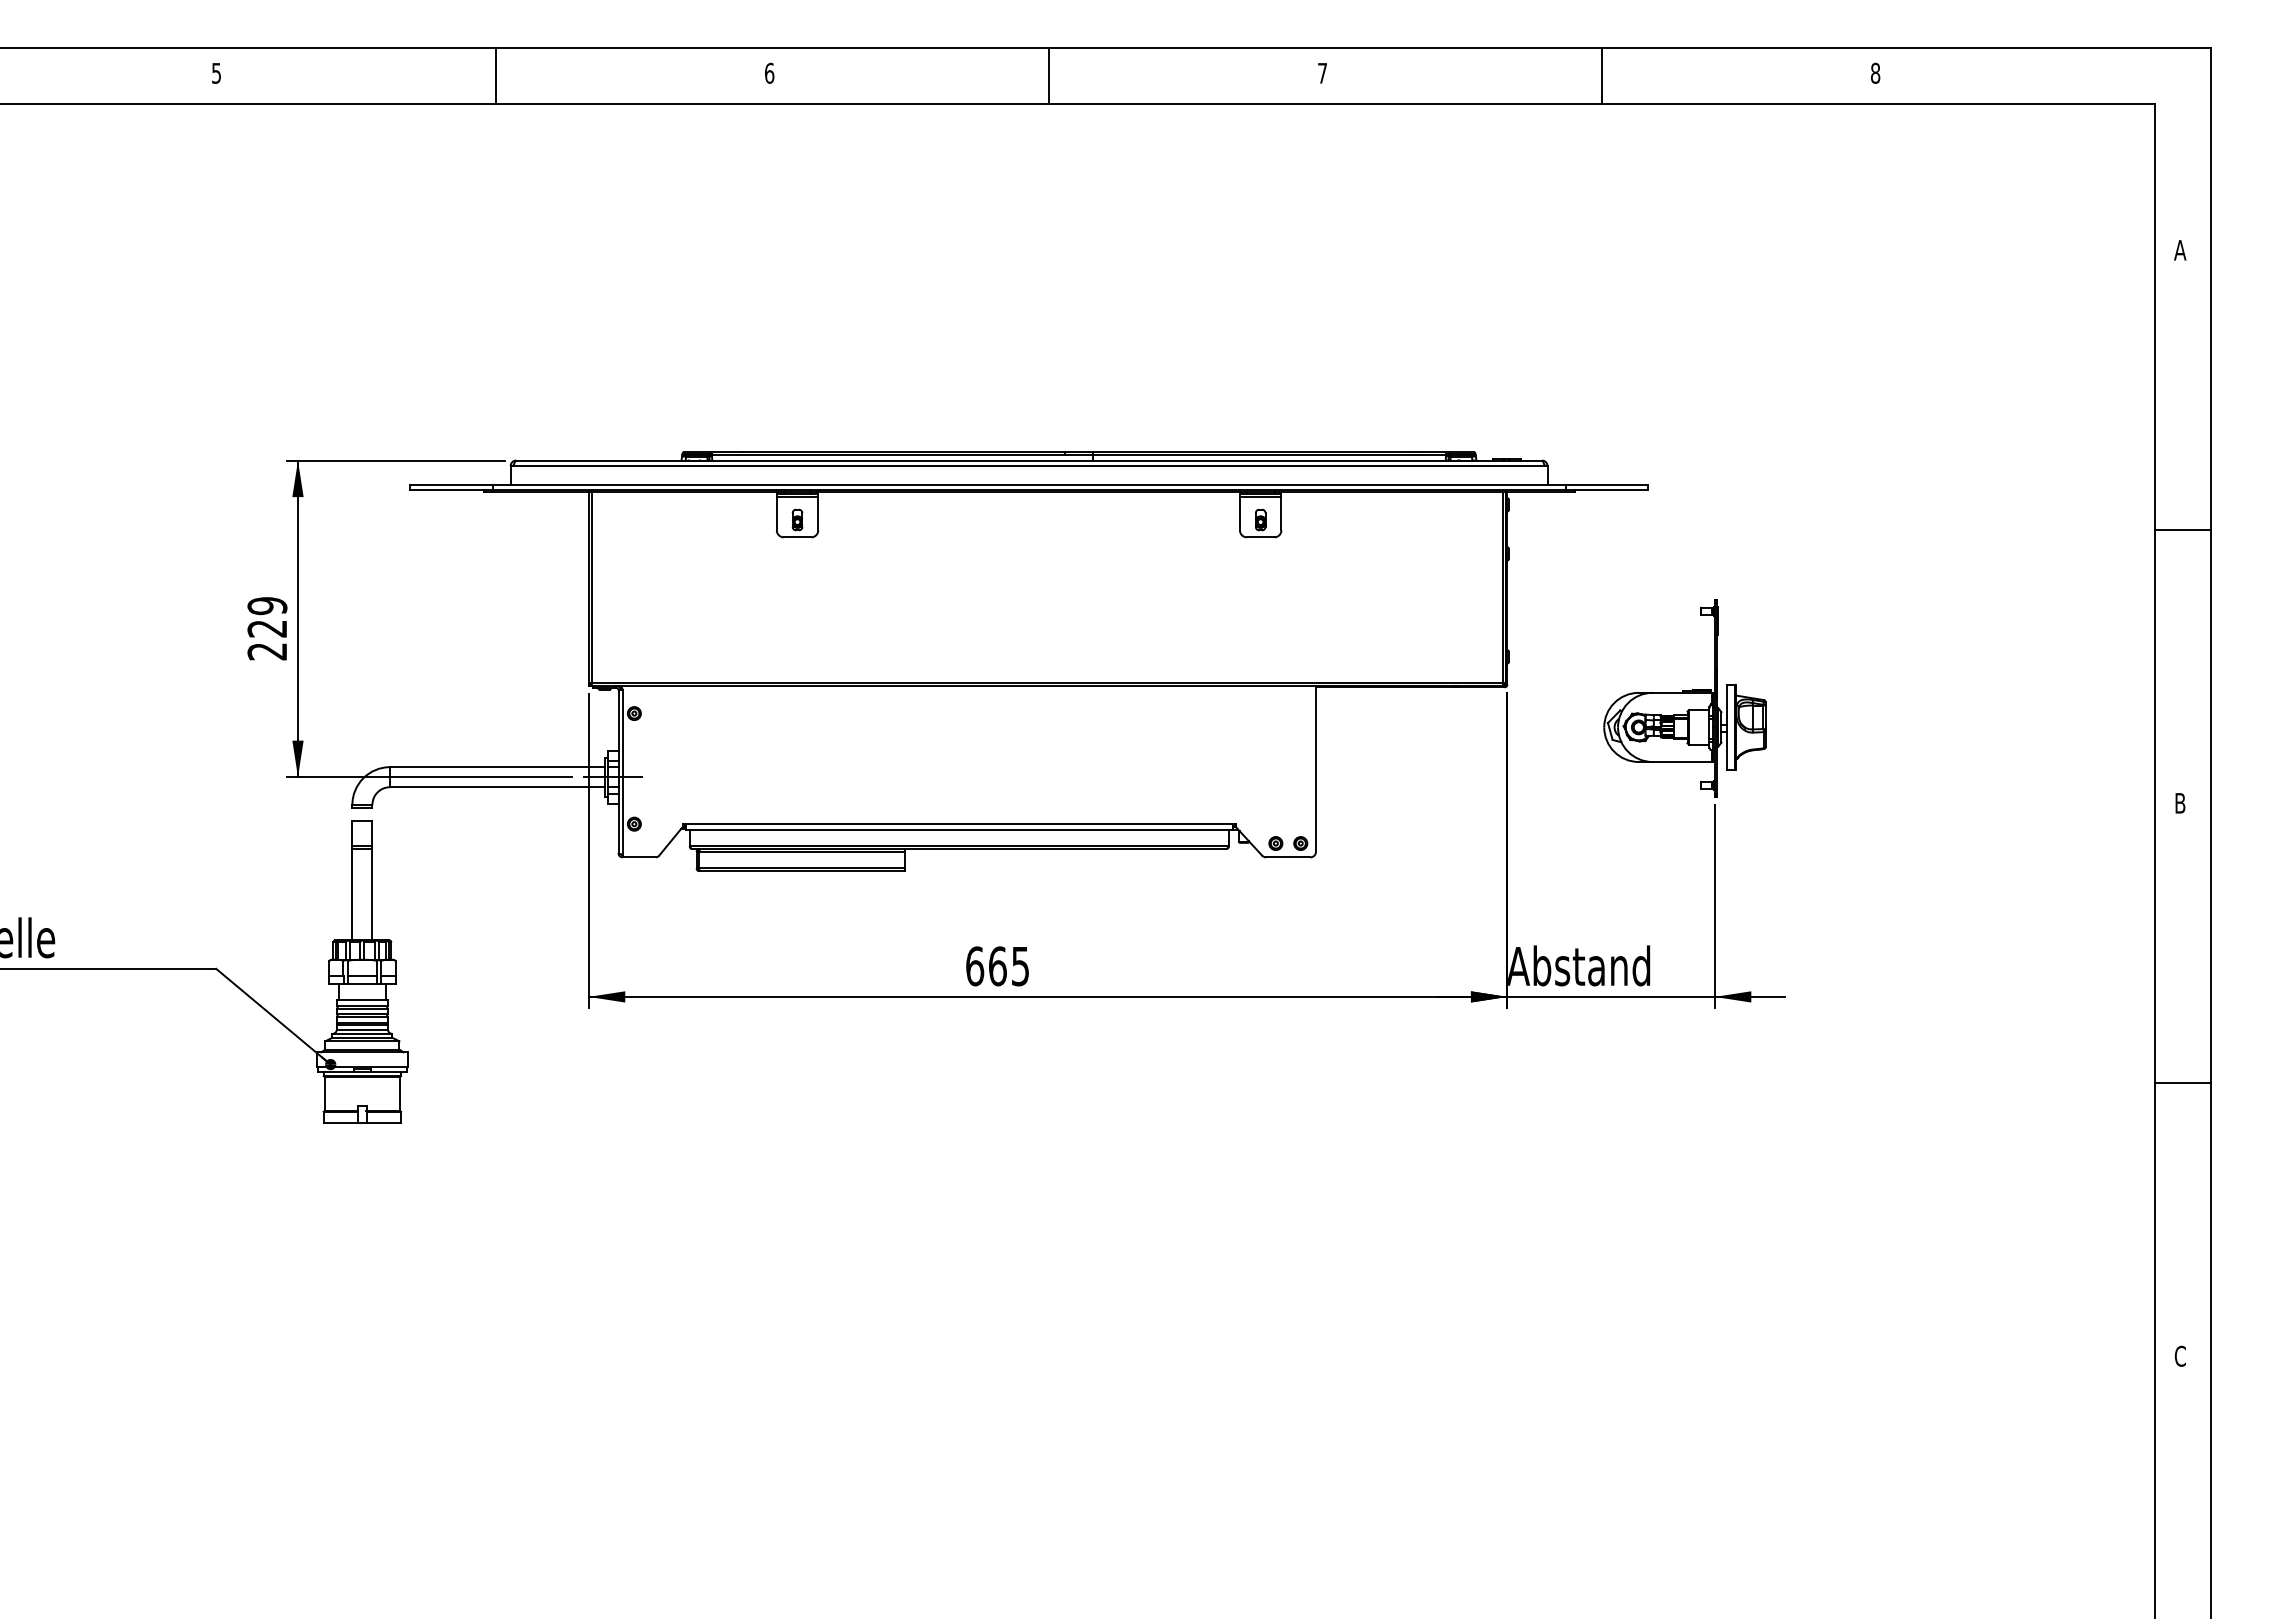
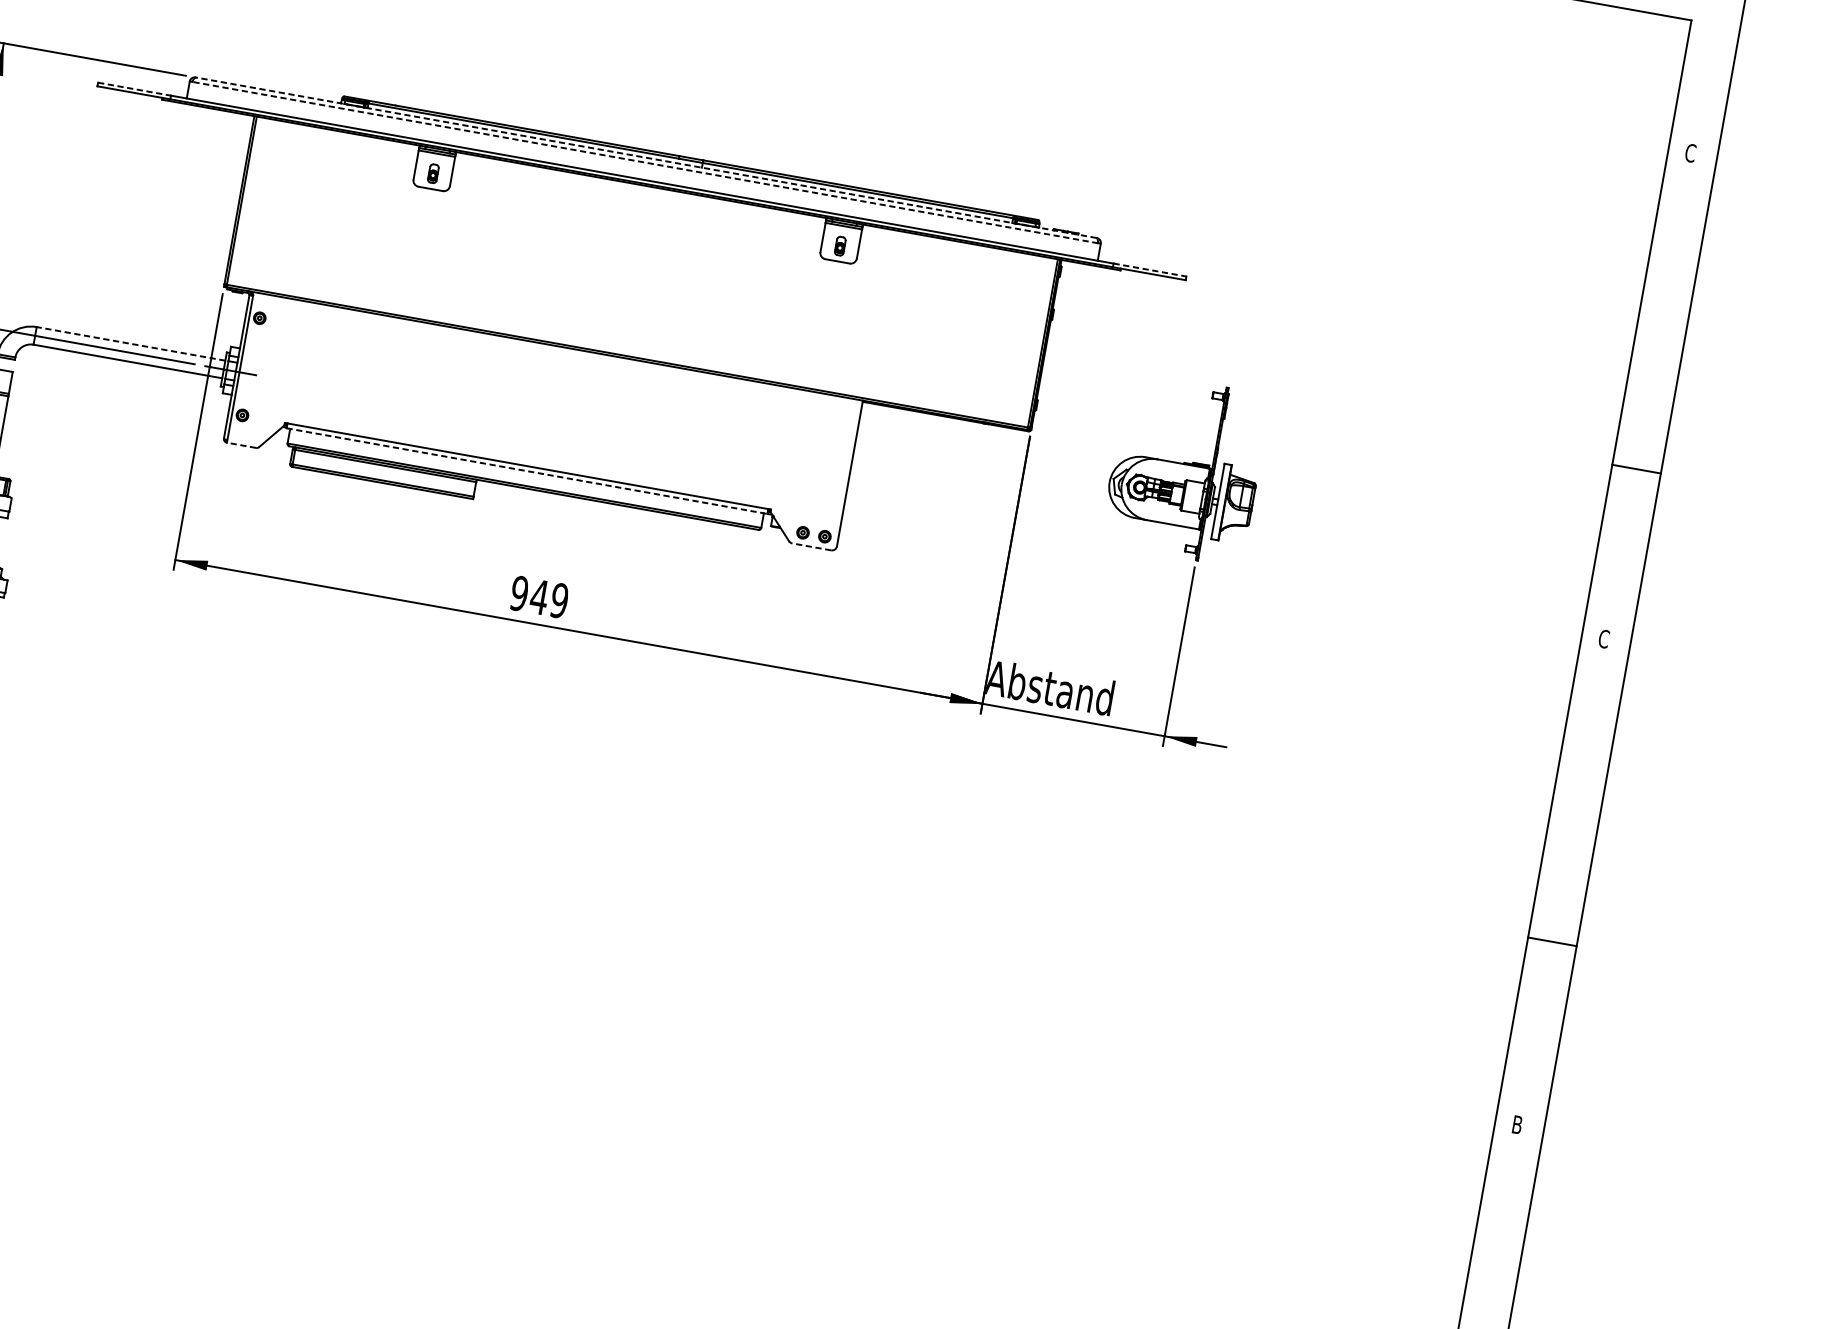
text: (2180, 249) -> (1690, 152), A -> C
line: (1029, 460) -> (646, 157), solid -> dashed
line: (1029, 466) -> (645, 162), solid -> dashed
line: (451, 485) -> (134, 89), solid -> dashed
line: (1607, 485) -> (1150, 270), solid -> dashed
line: (2182, 529) -> (1636, 469), moved
line: (496, 767) -> (130, 344), solid -> dashed
text: (2179, 802) -> (1603, 638), B -> C
line: (959, 829) -> (527, 470), solid -> dashed
line: (639, 857) -> (241, 445), solid -> dashed
line: (1287, 857) -> (811, 546), solid -> dashed
text: (997, 966) -> (539, 597), 665 -> 949
line: (2182, 1082) -> (1552, 941), moved
text: (2179, 1355) -> (1516, 1124), C -> B

